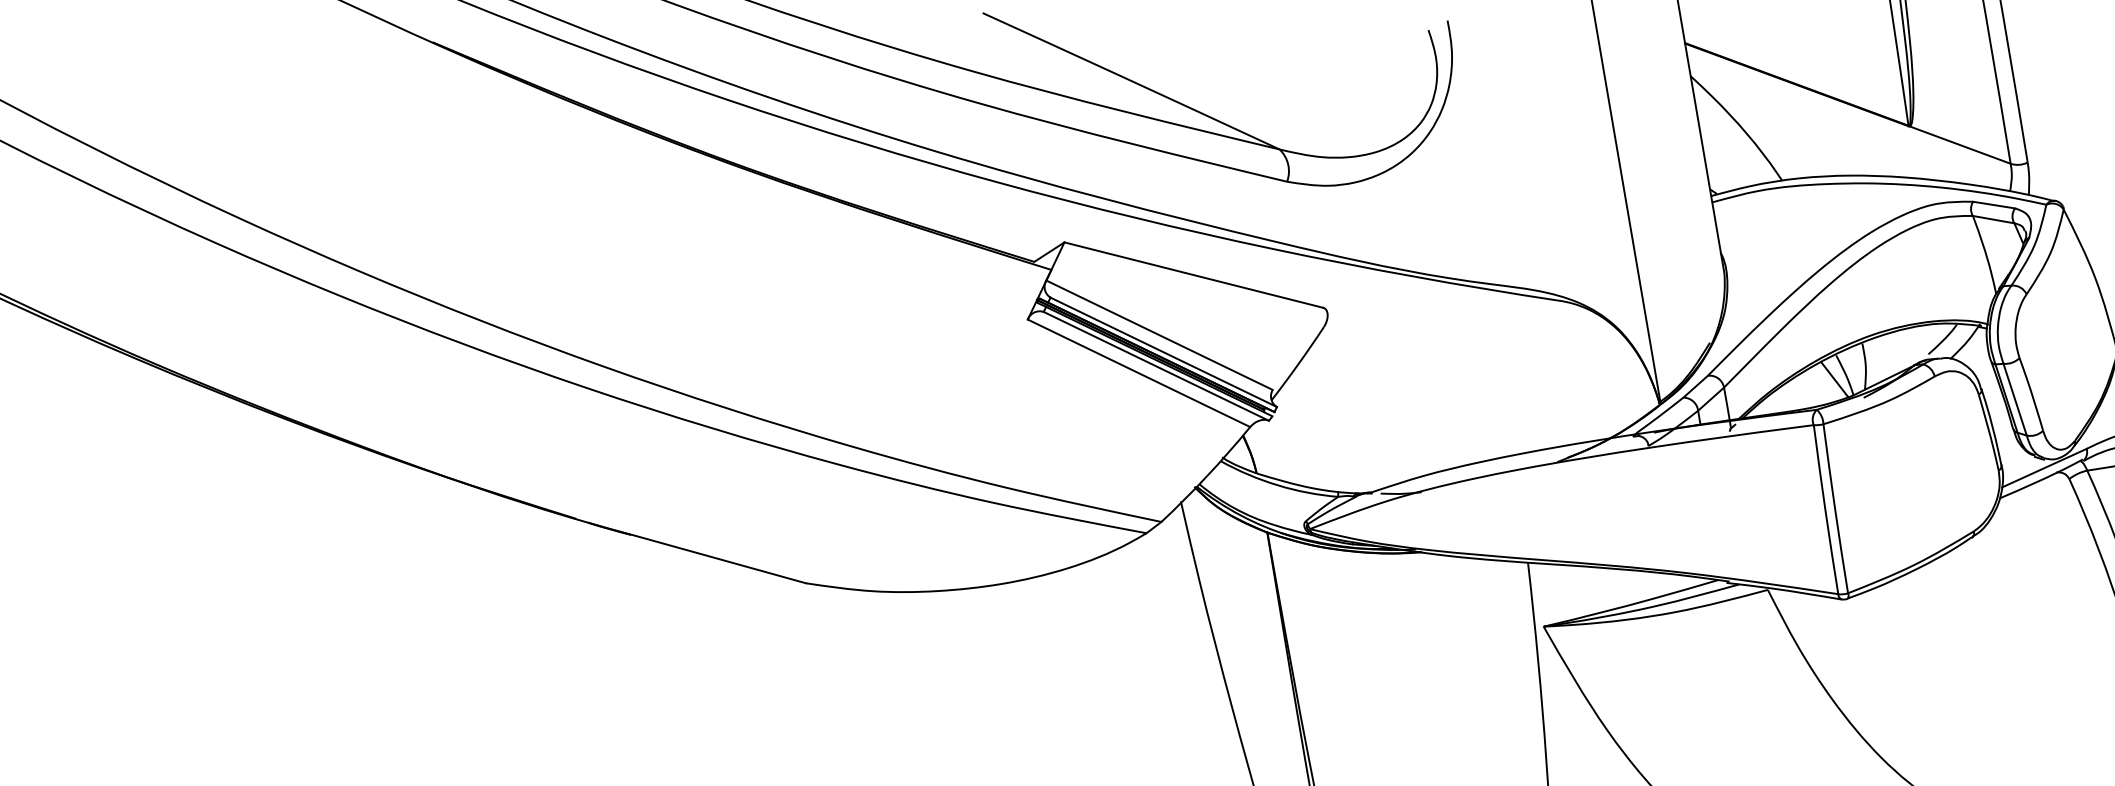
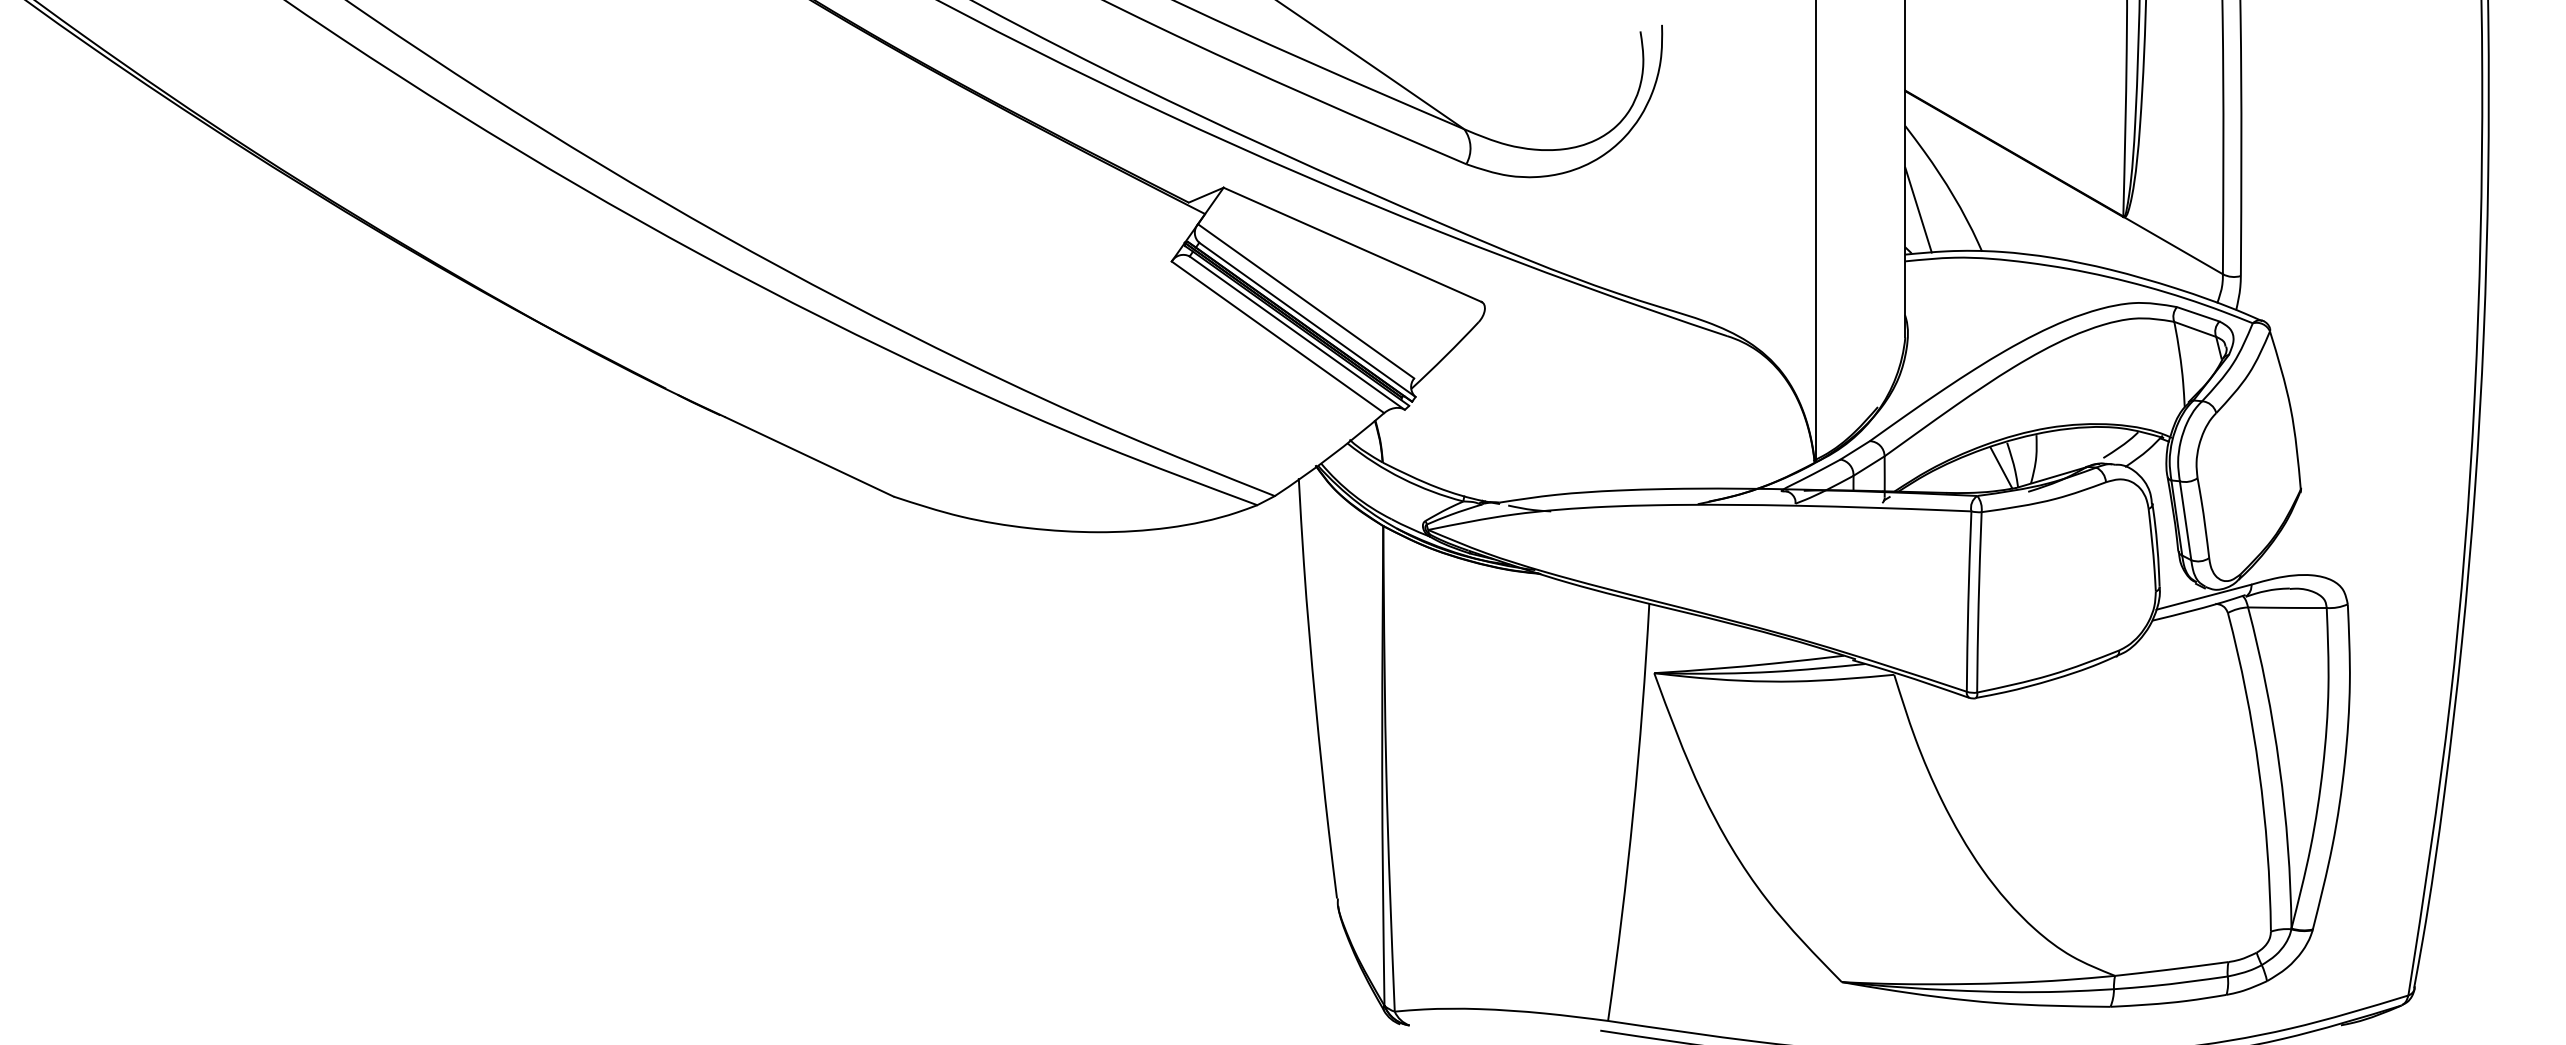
line: (1716, 151) -> (1918, 209), added

